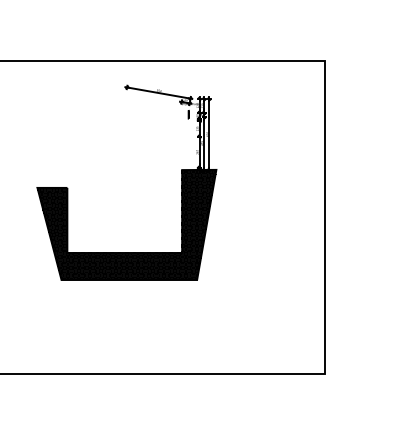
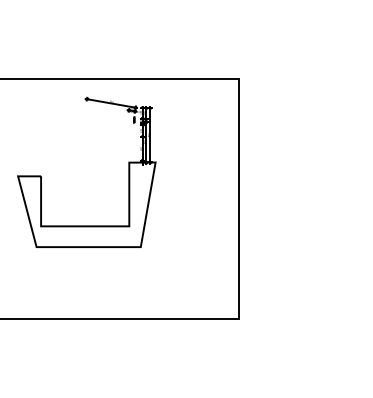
hatch: (126, 224) -> (86, 204), removed

